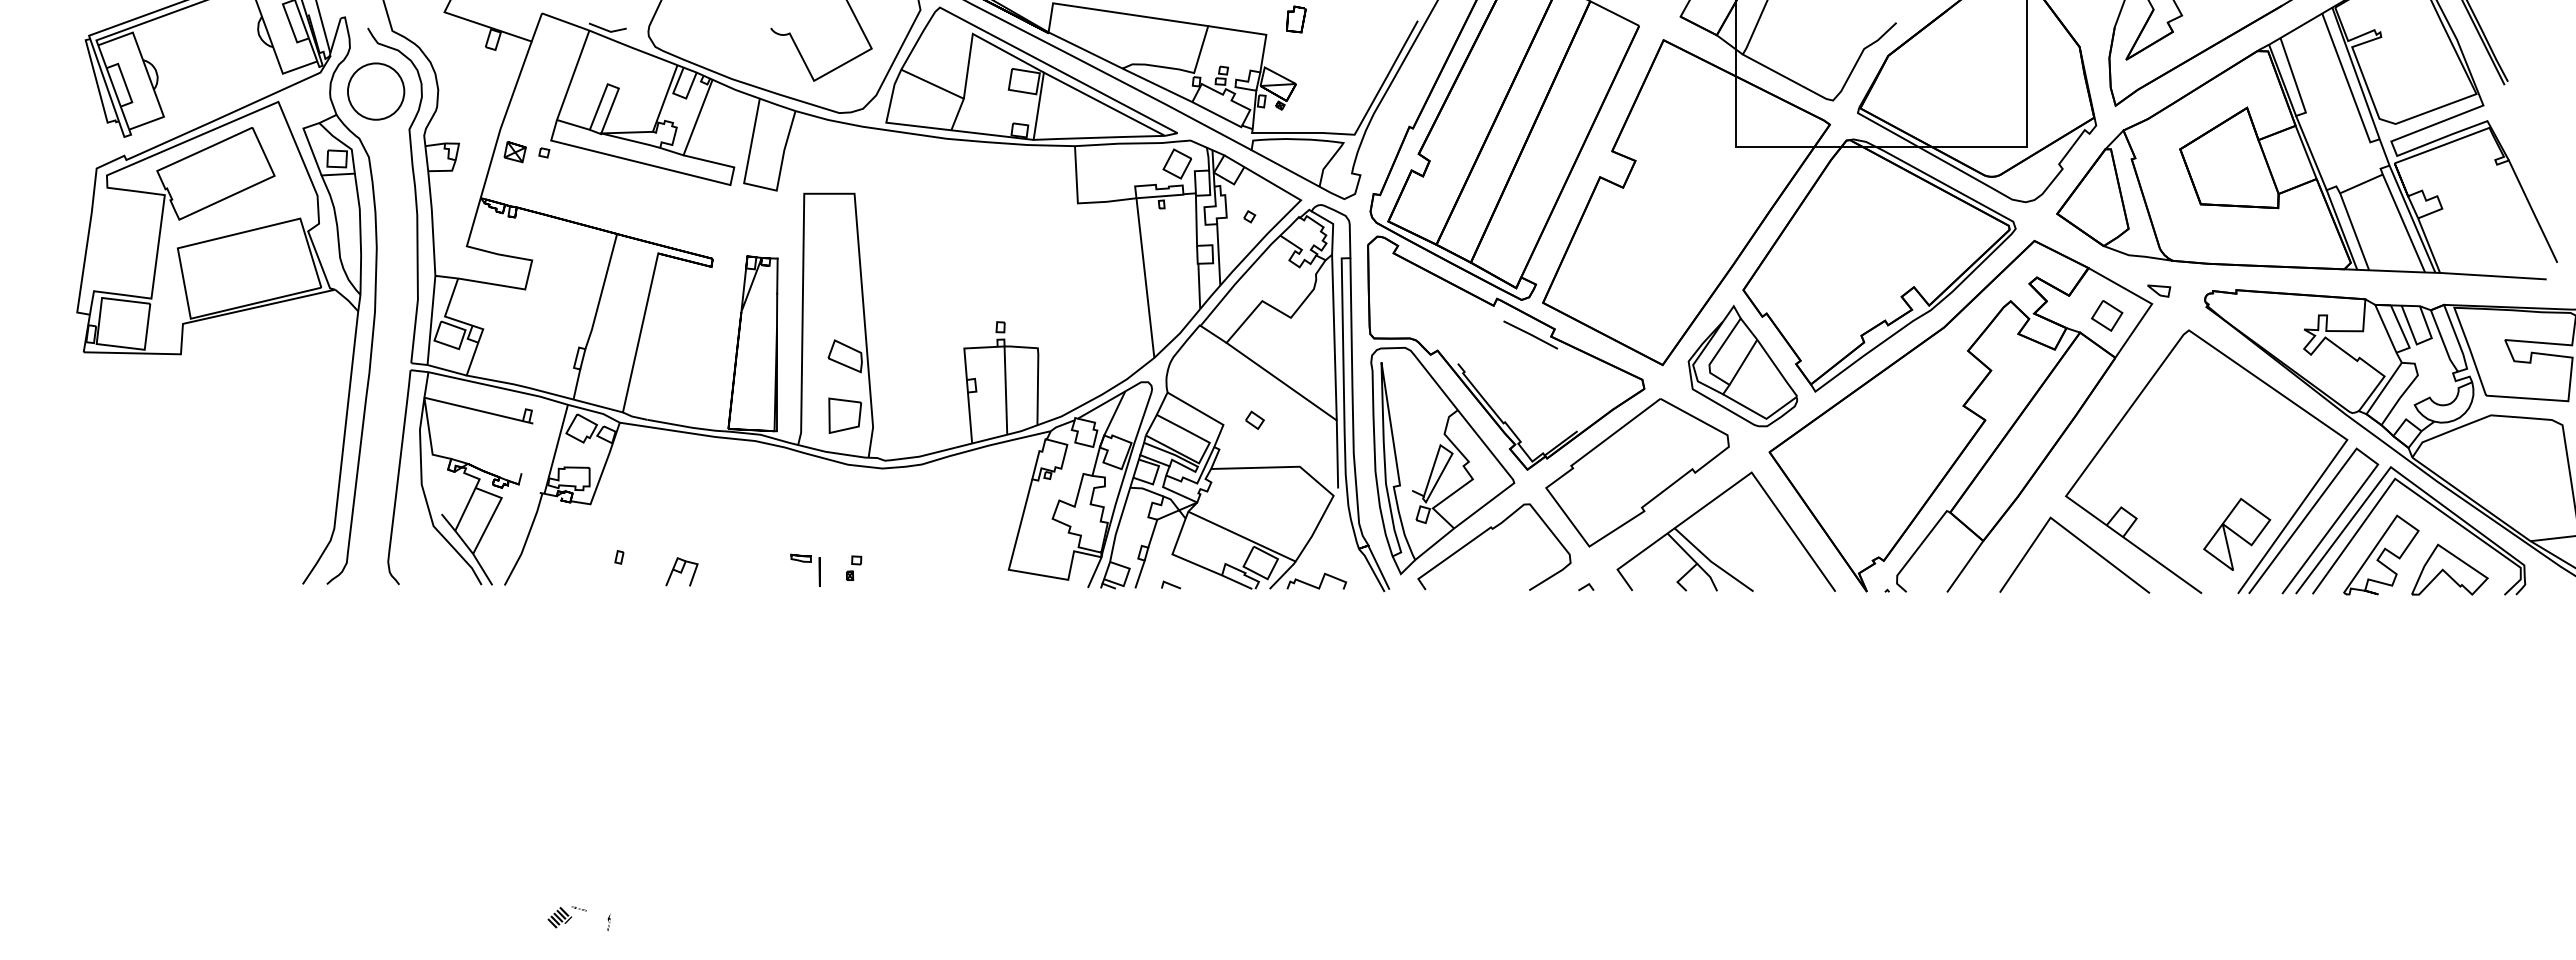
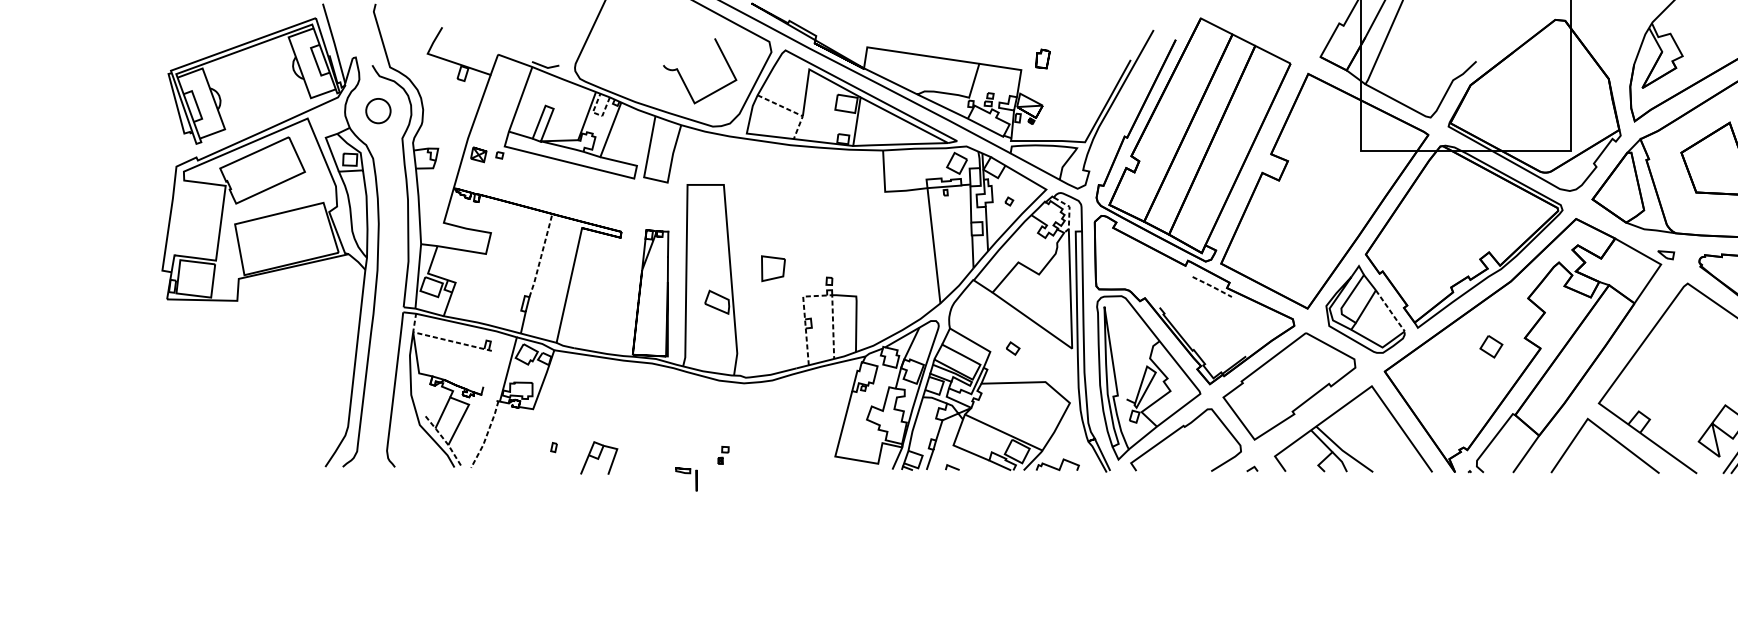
circle: (376, 91) -> (378, 111), size x0.6
line: (948, 91) -> (791, 111), solid -> dashed
line: (679, 95) -> (597, 113), solid -> dashed
line: (1332, 231) -> (1069, 212), solid -> dashed
line: (601, 292) -> (541, 256), solid -> dashed
part: (2107, 315) -> (1491, 346), moved
line: (1530, 334) -> (1212, 286), solid -> dashed
line: (981, 347) -> (815, 295), solid -> dashed
line: (1777, 368) -> (1390, 311), solid -> dashed
line: (465, 407) -> (442, 339), solid -> dashed
part: (845, 415) -> (773, 268), moved
line: (1337, 453) -> (1072, 372), removed
line: (526, 540) -> (486, 435), solid -> dashed
line: (468, 548) -> (445, 441), solid -> dashed
part: (805, 562) -> (686, 473), moved
part: (681, 571) -> (598, 457), size x1.6

